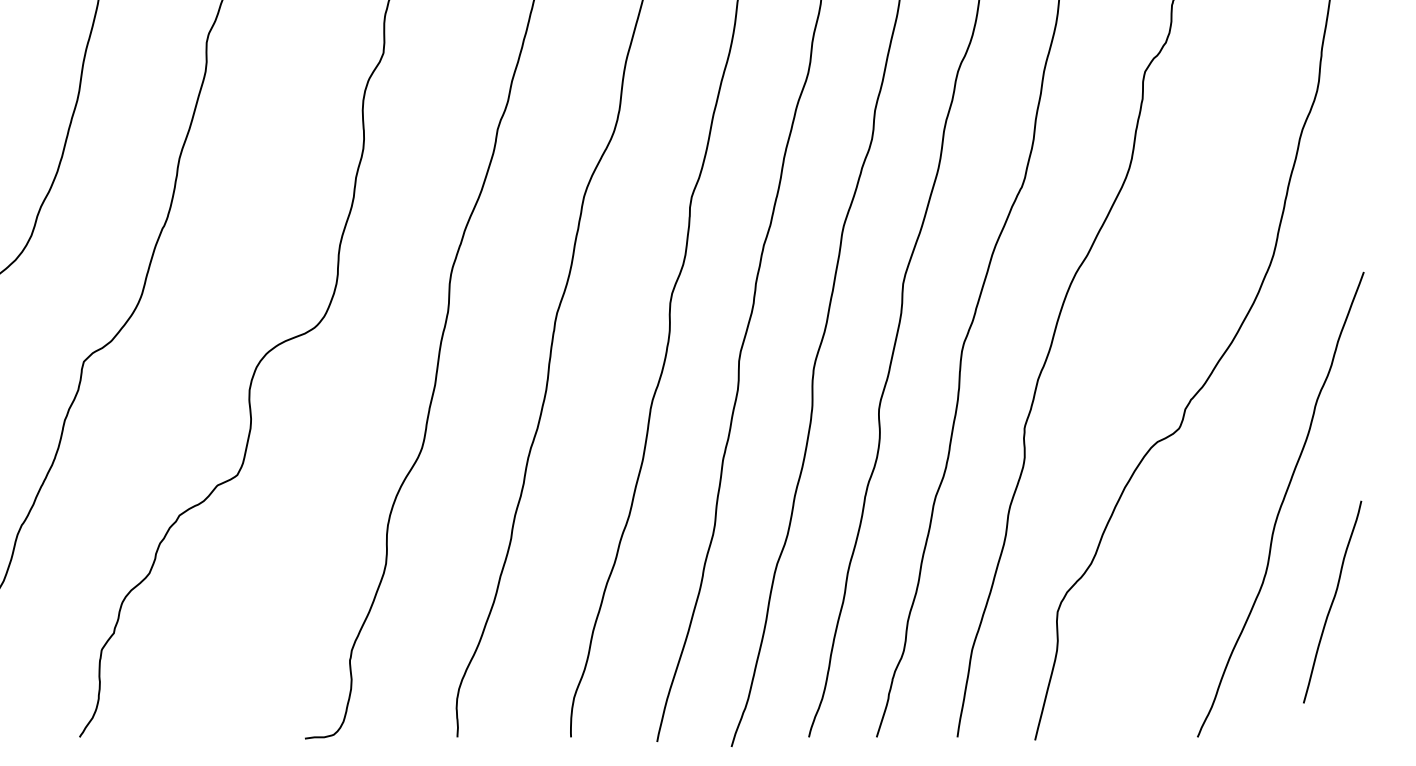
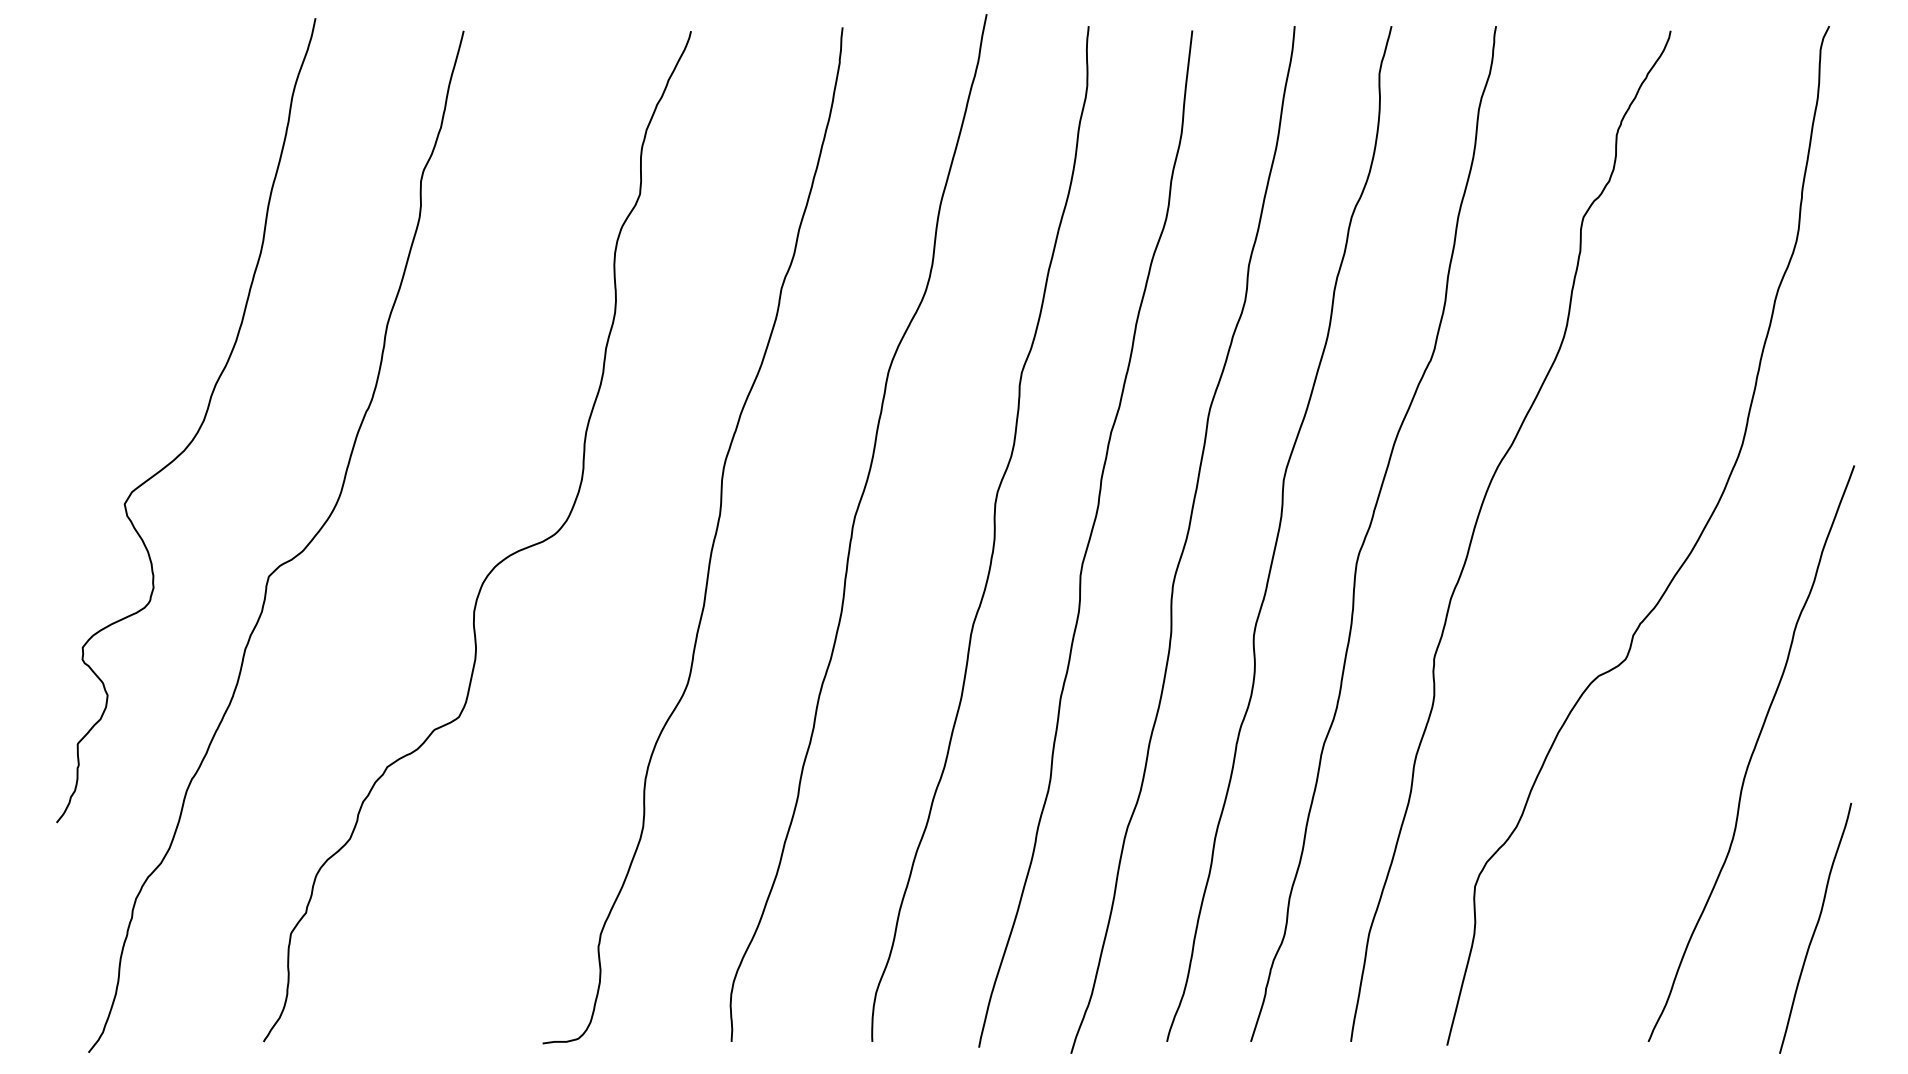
curve: (1332, 601) -> (1815, 927), moved

